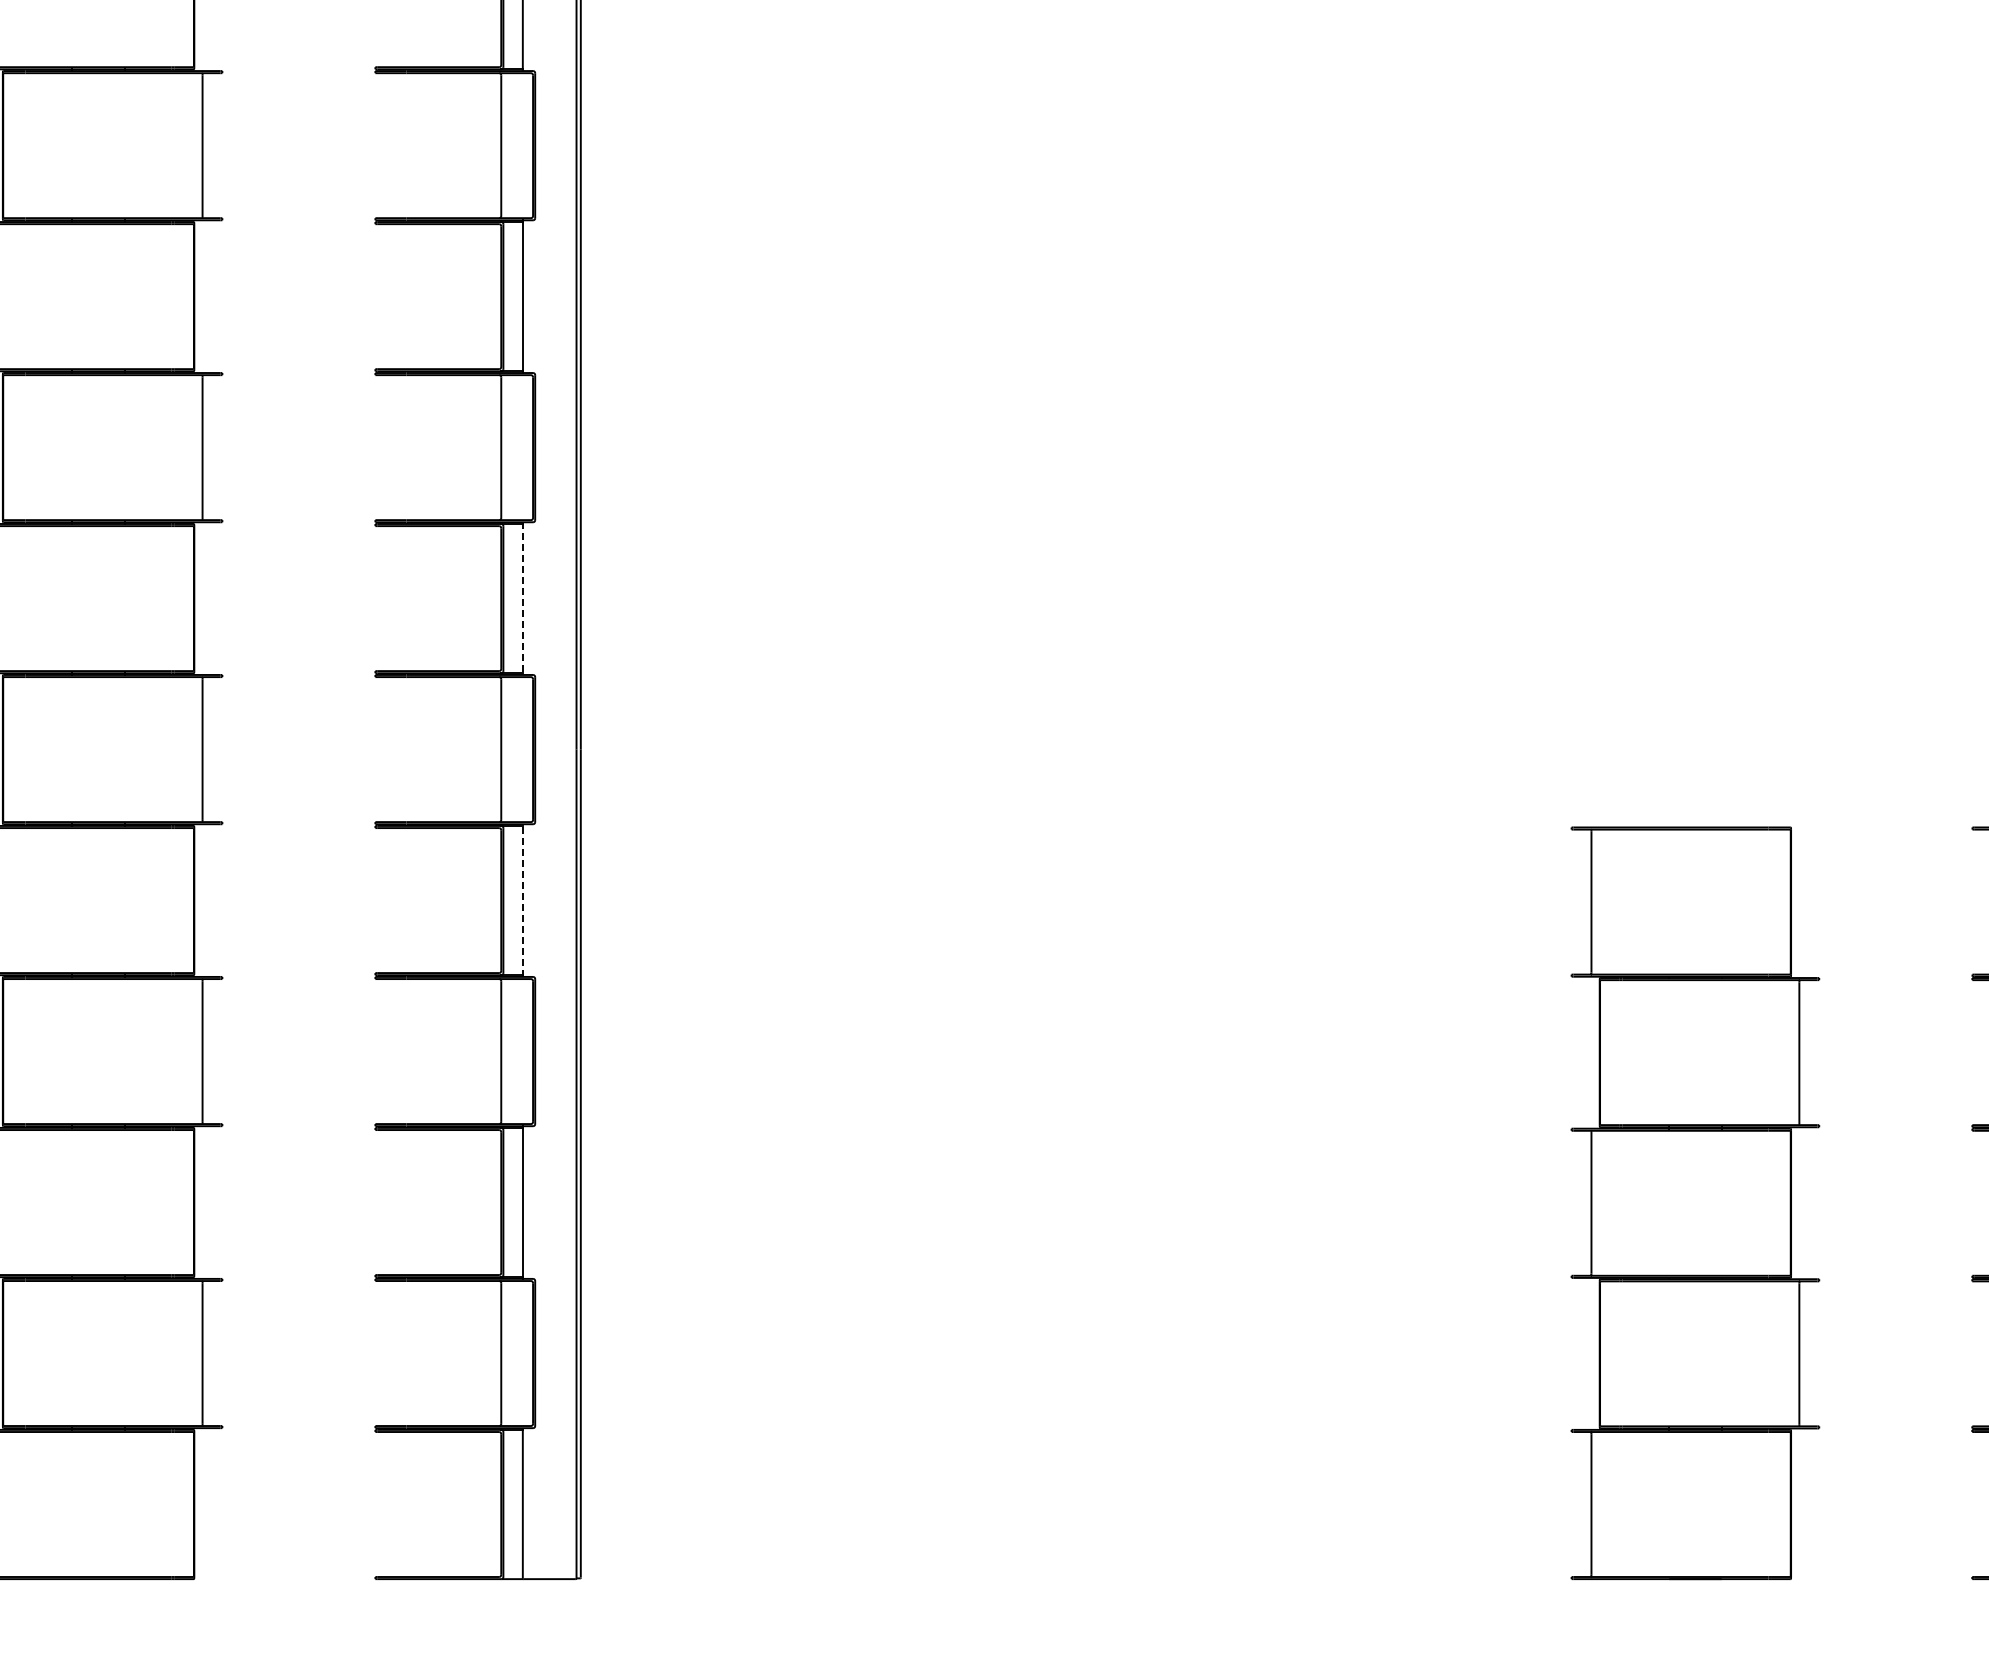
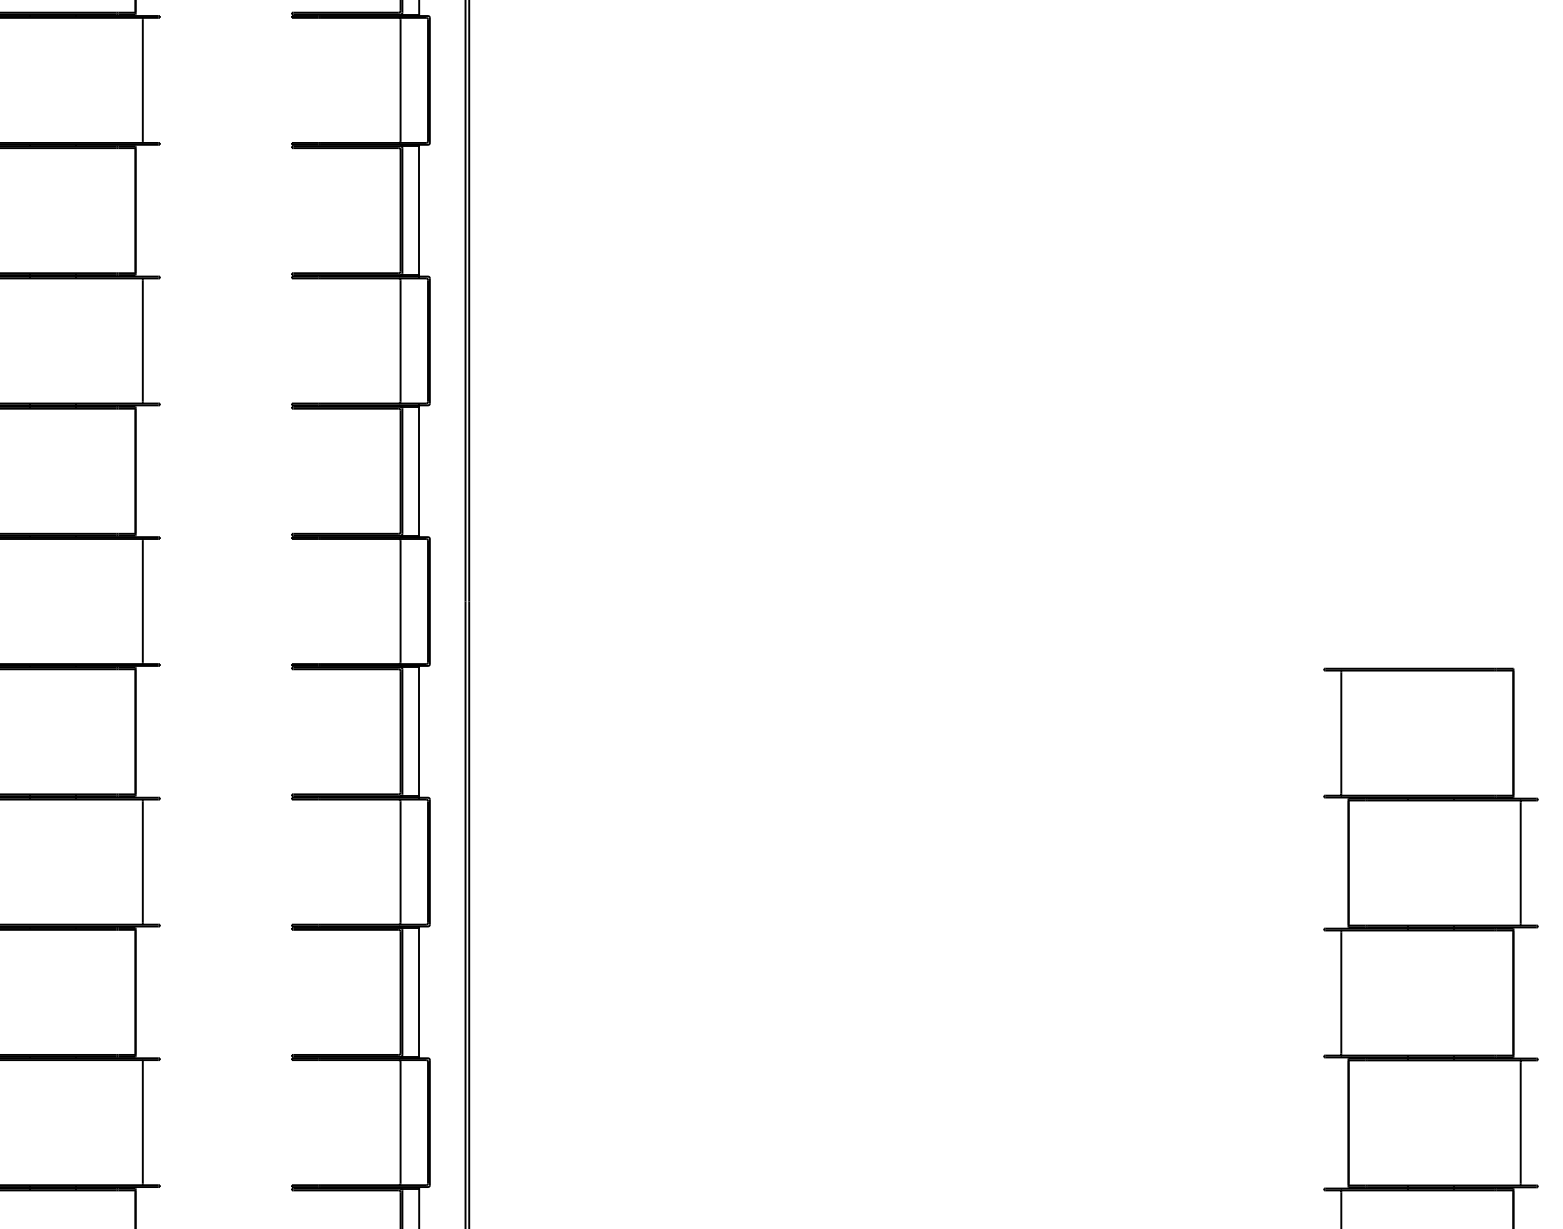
line: (522, 599) -> (418, 472), dashed -> solid
line: (522, 900) -> (418, 731), dashed -> solid

